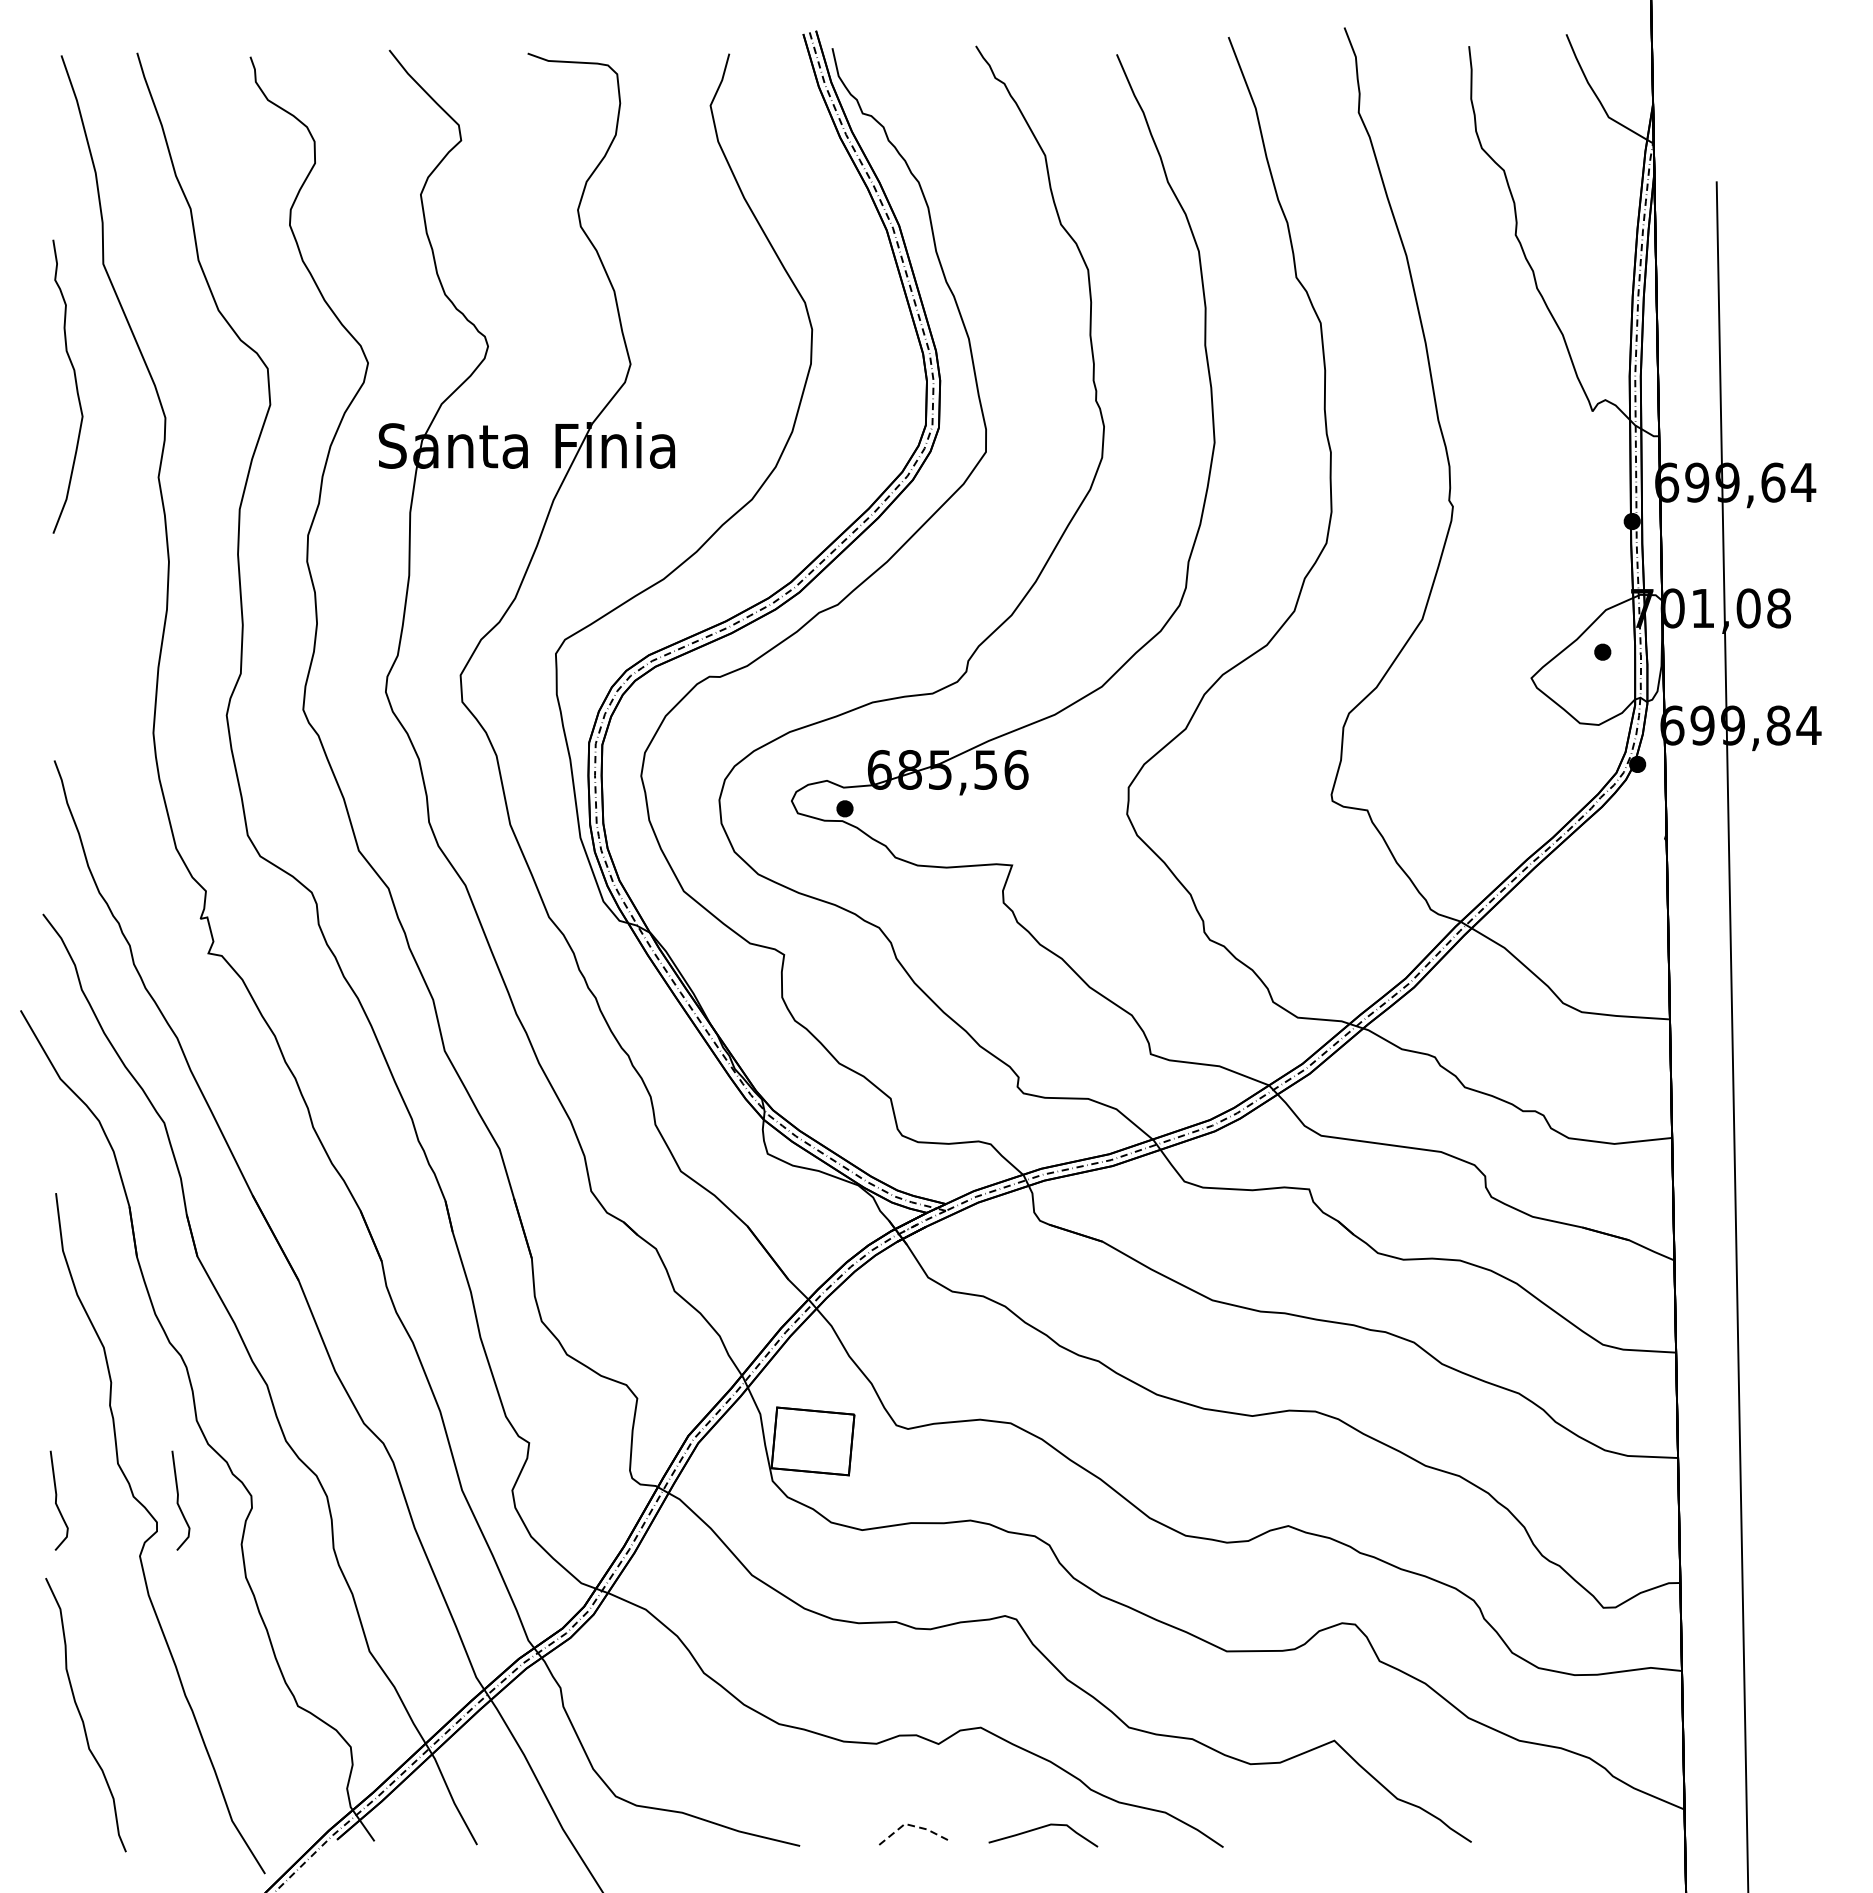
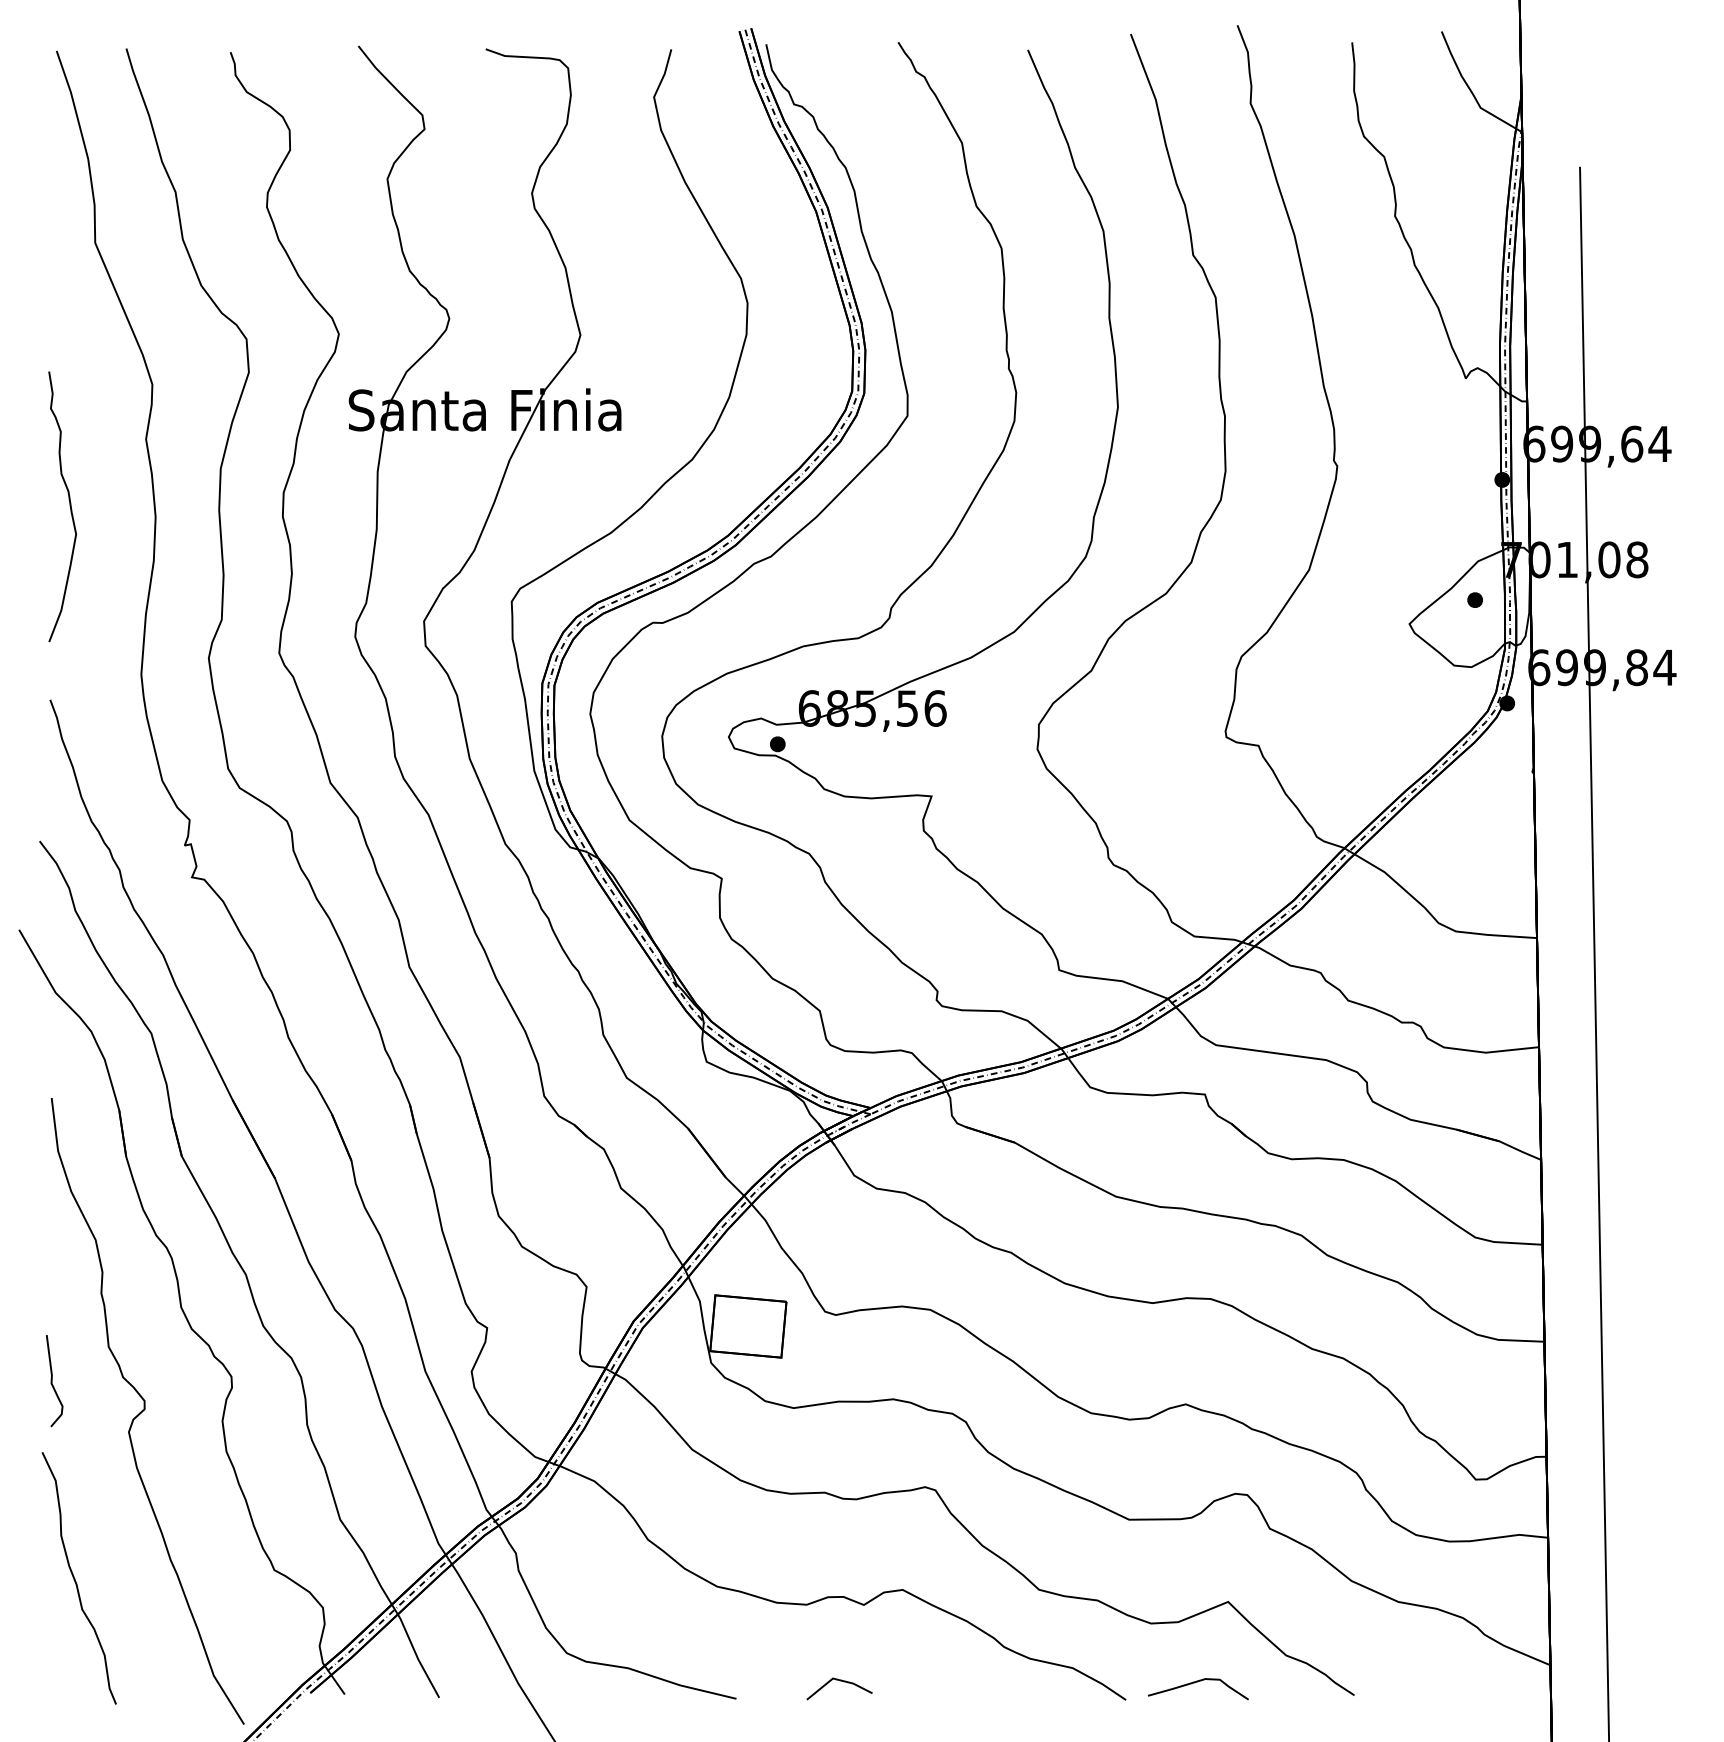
curve: (75, 386) -> (69, 506), moved
curve: (178, 1501) -> (164, 1381), removed
line: (908, 1825) -> (836, 1679), dashed -> solid
curve: (1043, 1828) -> (1198, 1682), moved

